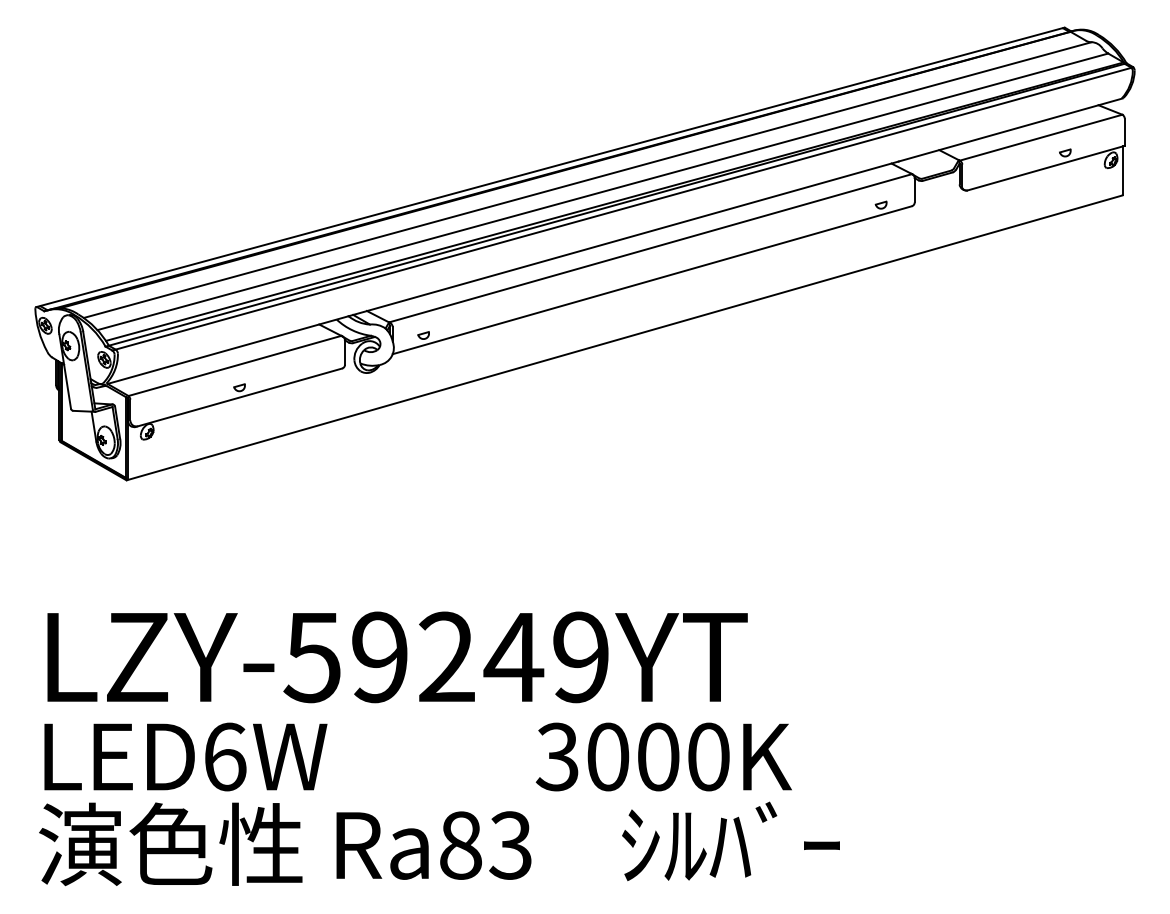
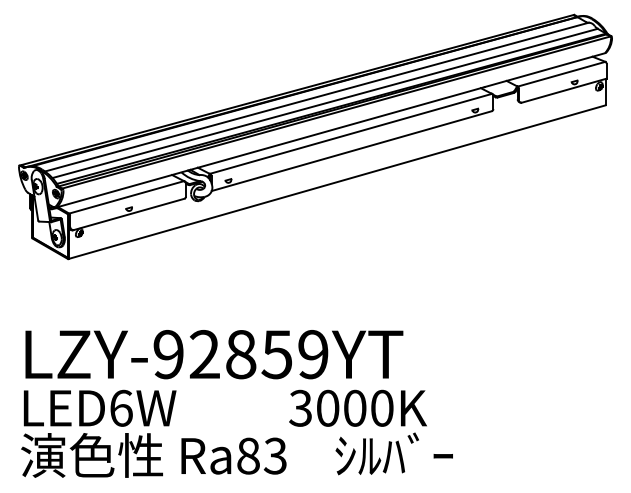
text: (414, 657) -> (223, 354), LZY-59249YT -> LZY-92859YT

